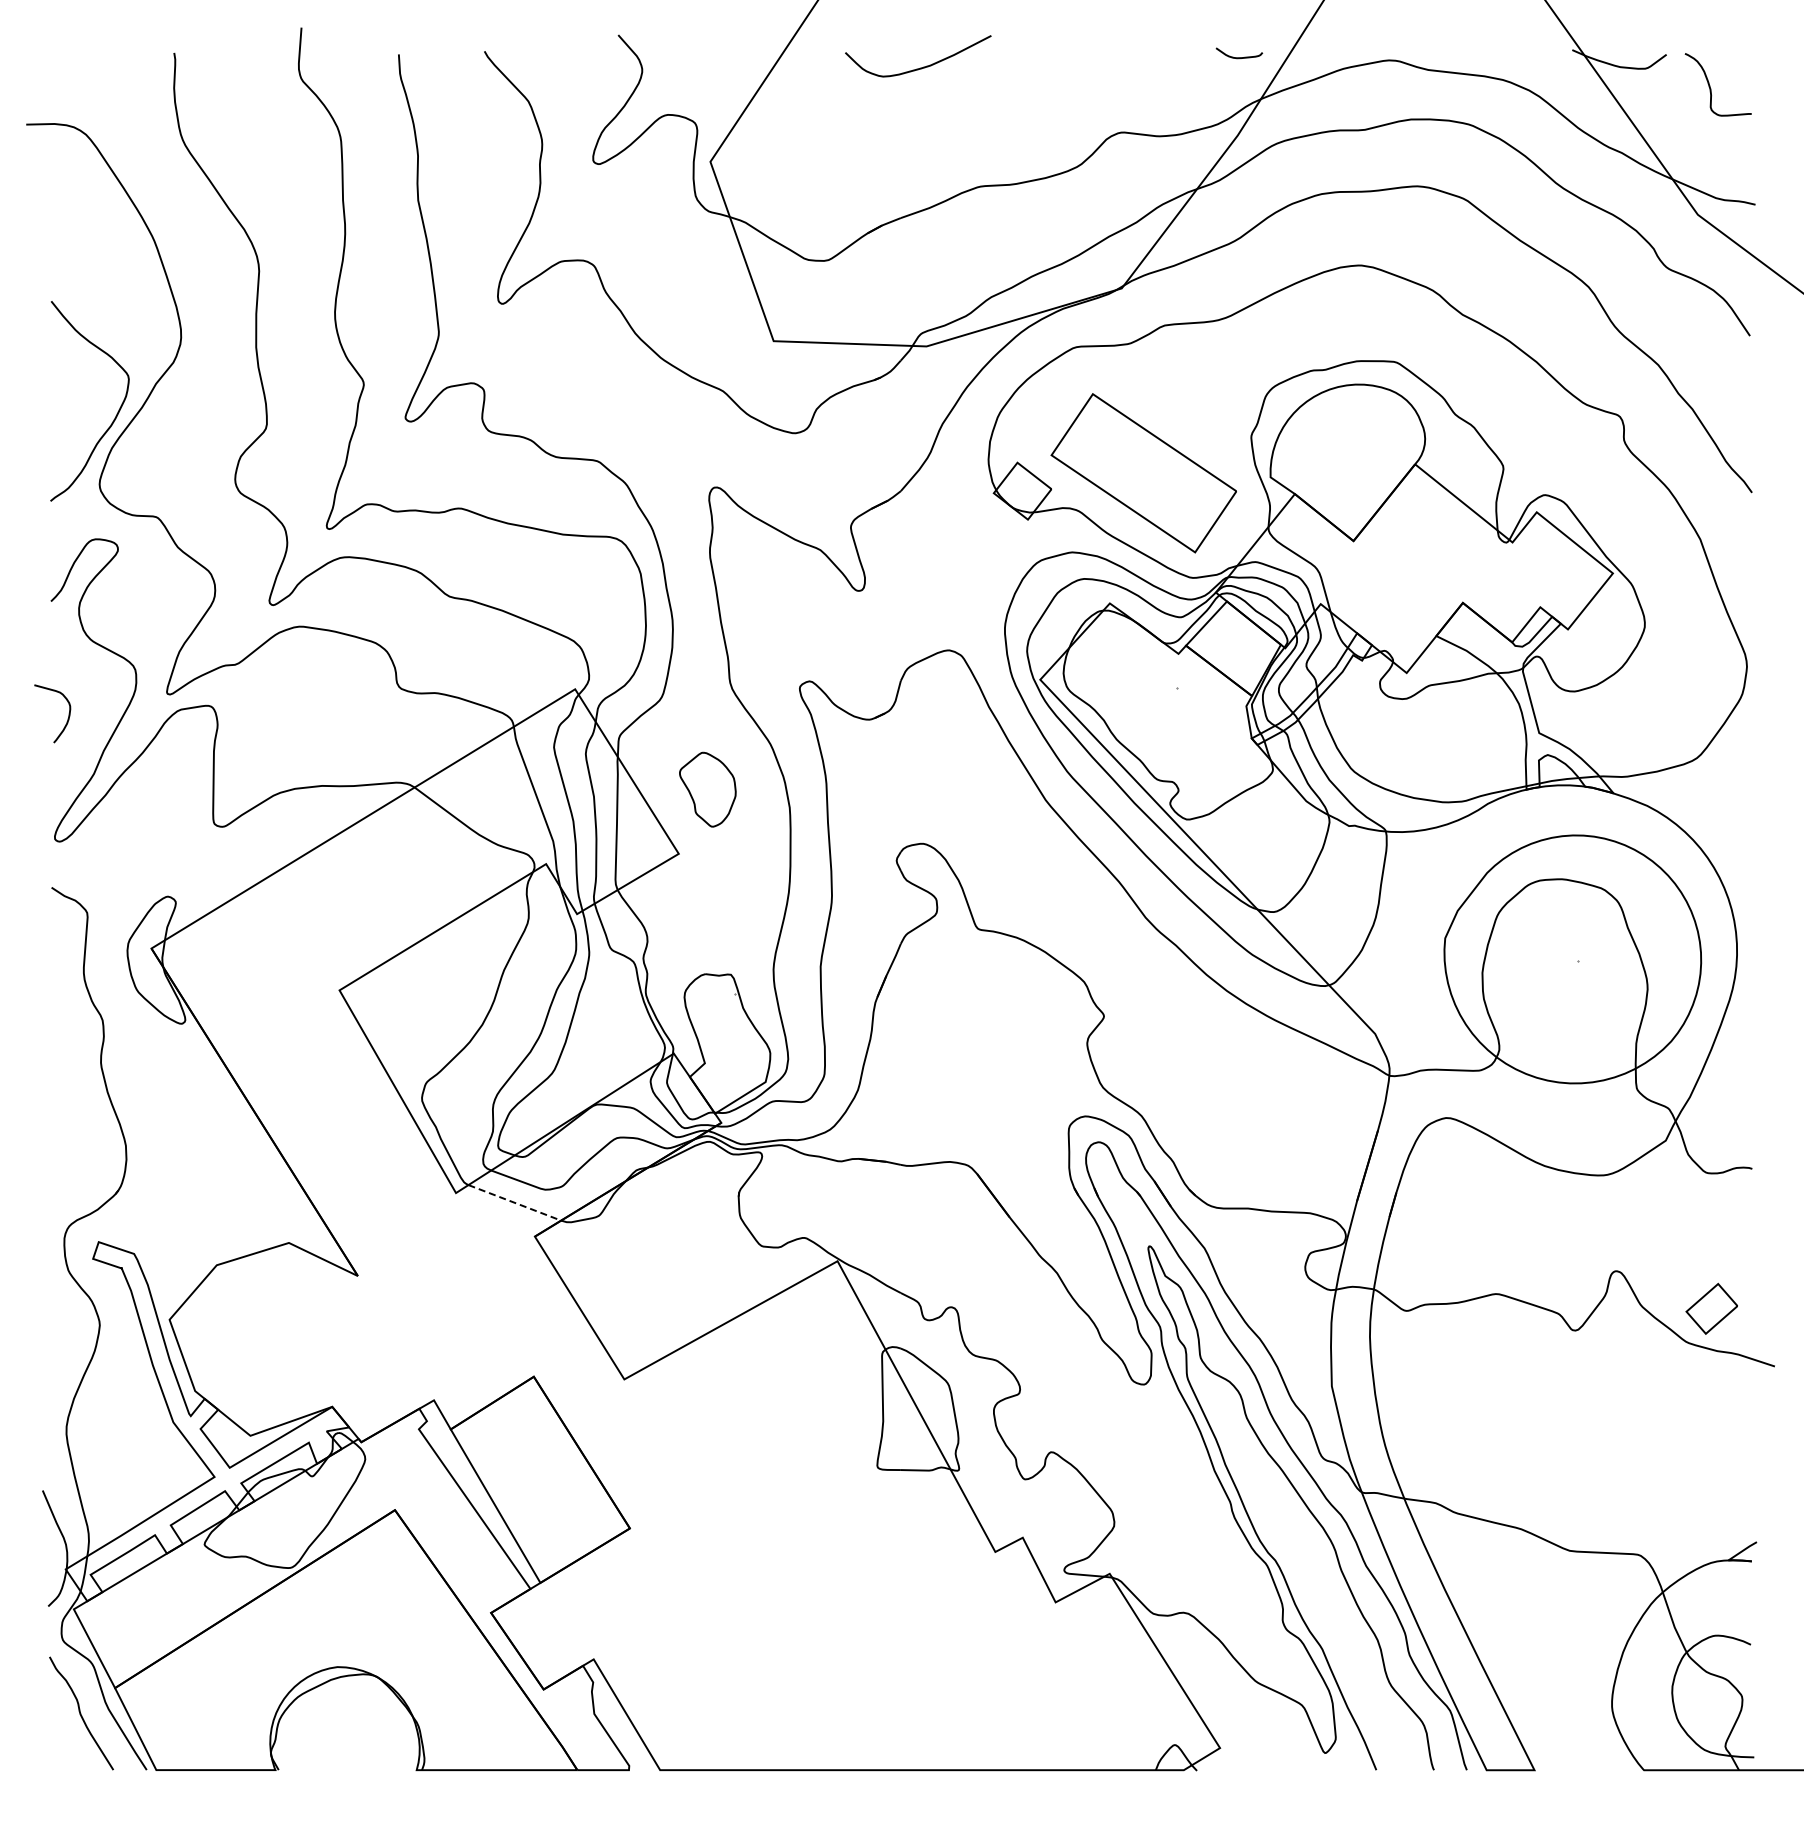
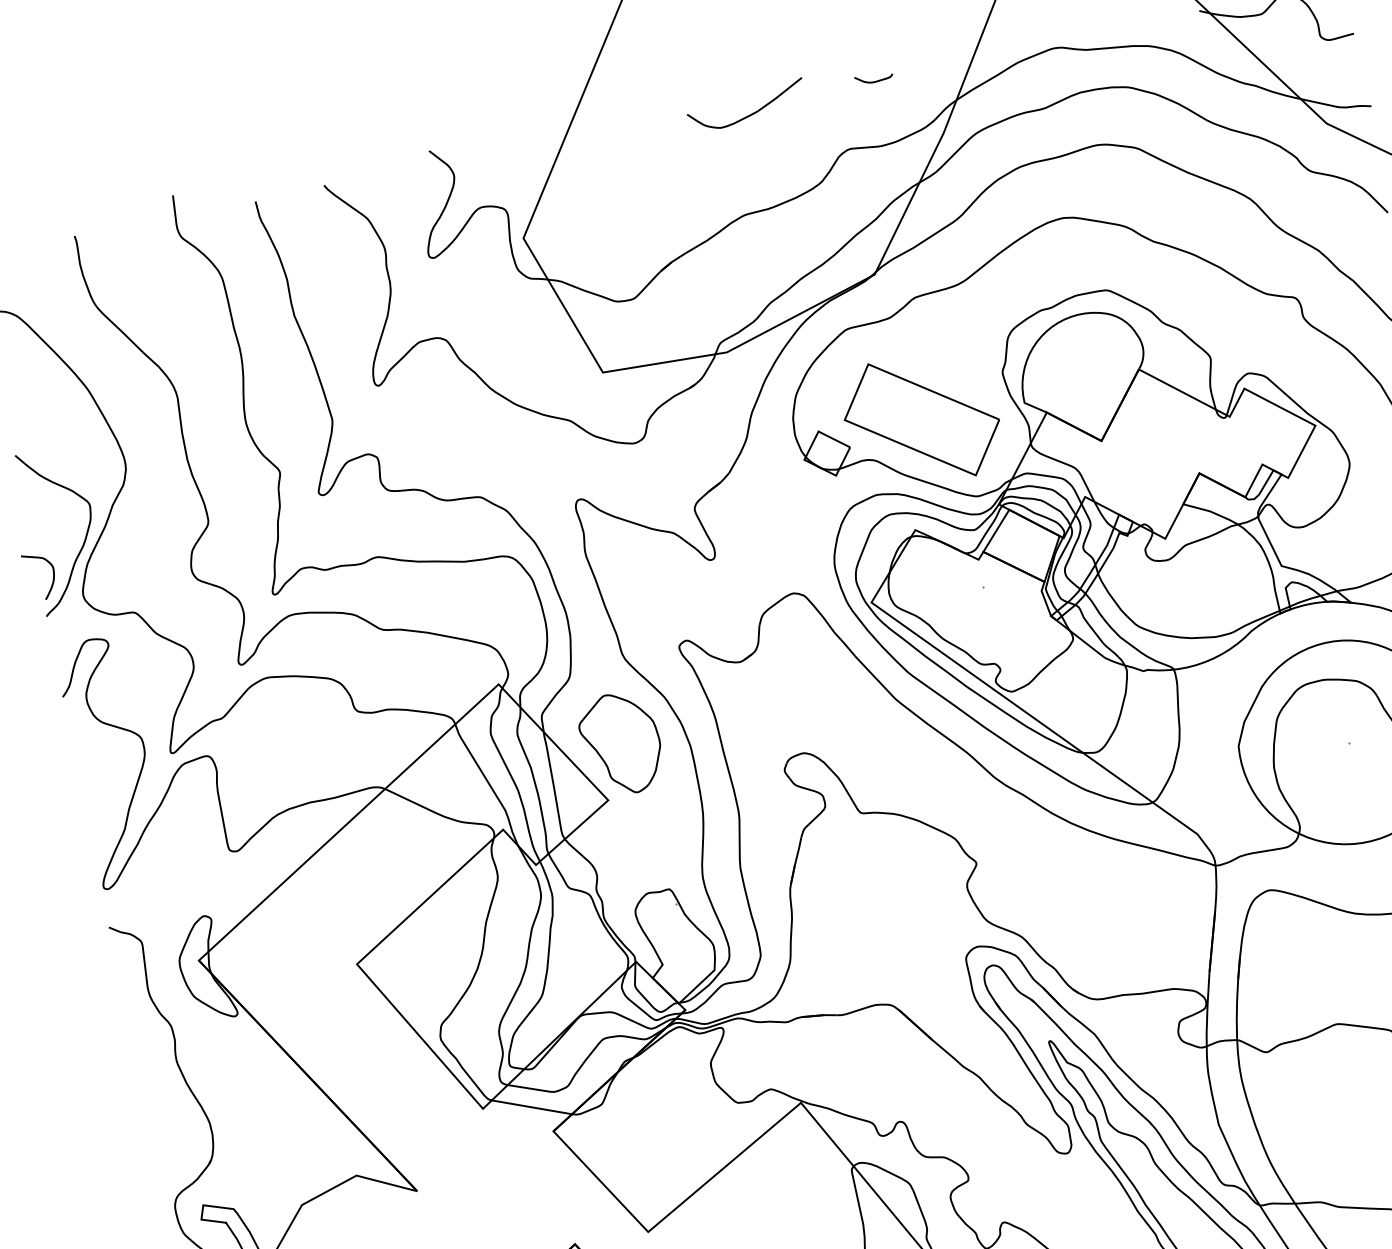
curve: (1239, 57) -> (874, 81), moved
curve: (923, 66) -> (752, 113), moved
curve: (67, 718) -> (52, 577), moved
part: (707, 789) -> (621, 743), size x1.67
line: (514, 1202) -> (531, 1107), dashed -> solid

